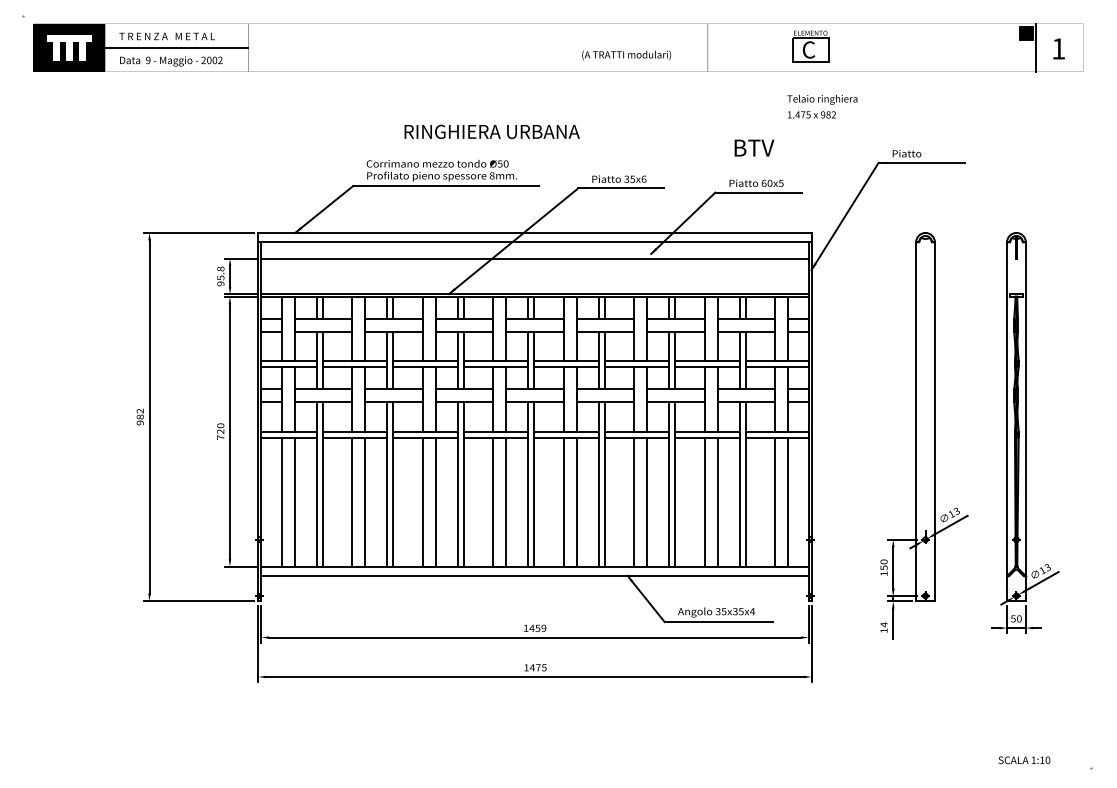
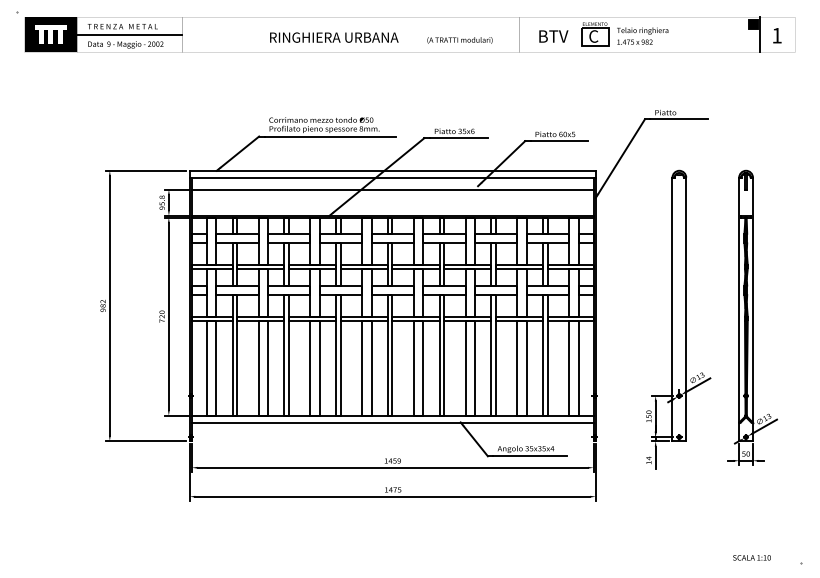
text: (822, 105) -> (642, 35), moved
text: (492, 131) -> (334, 37), moved
text: (754, 148) -> (553, 36), moved

